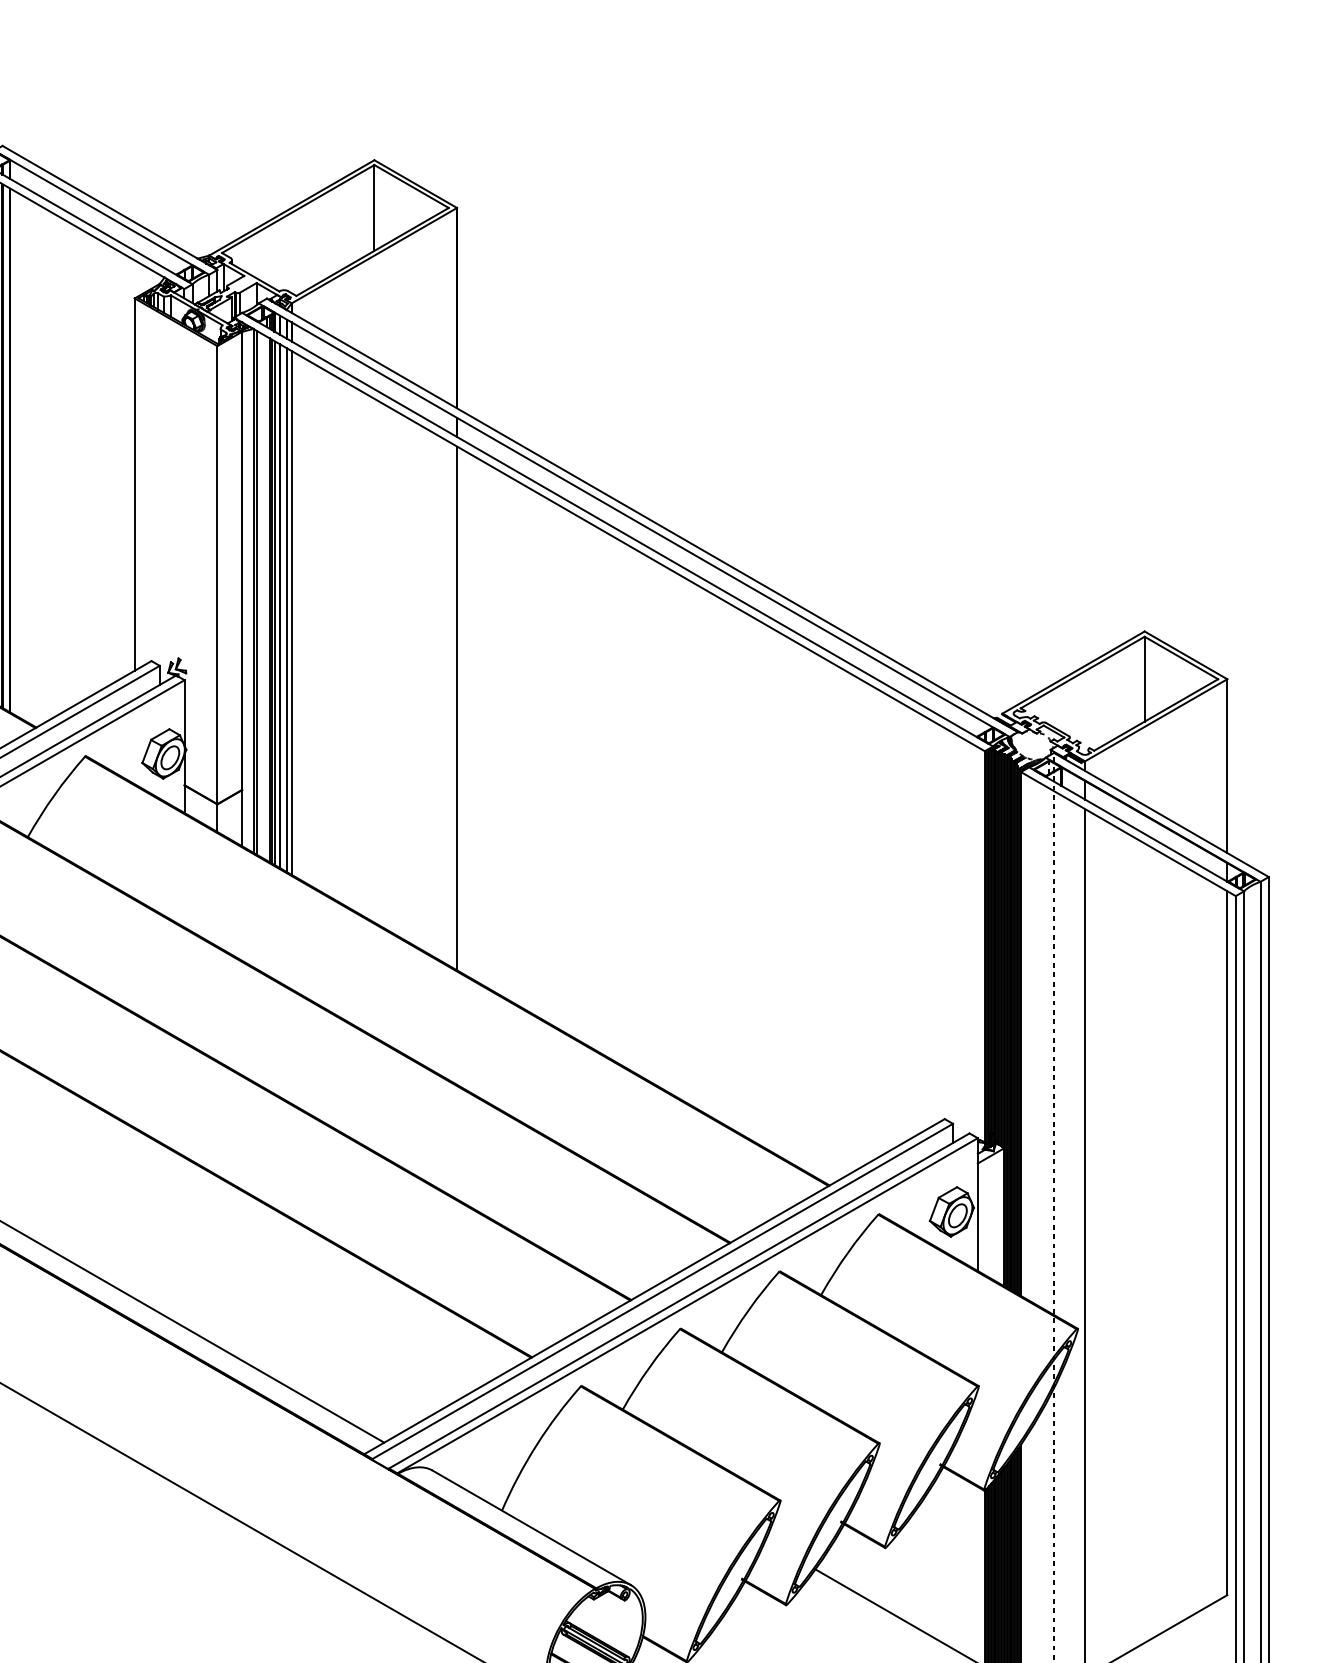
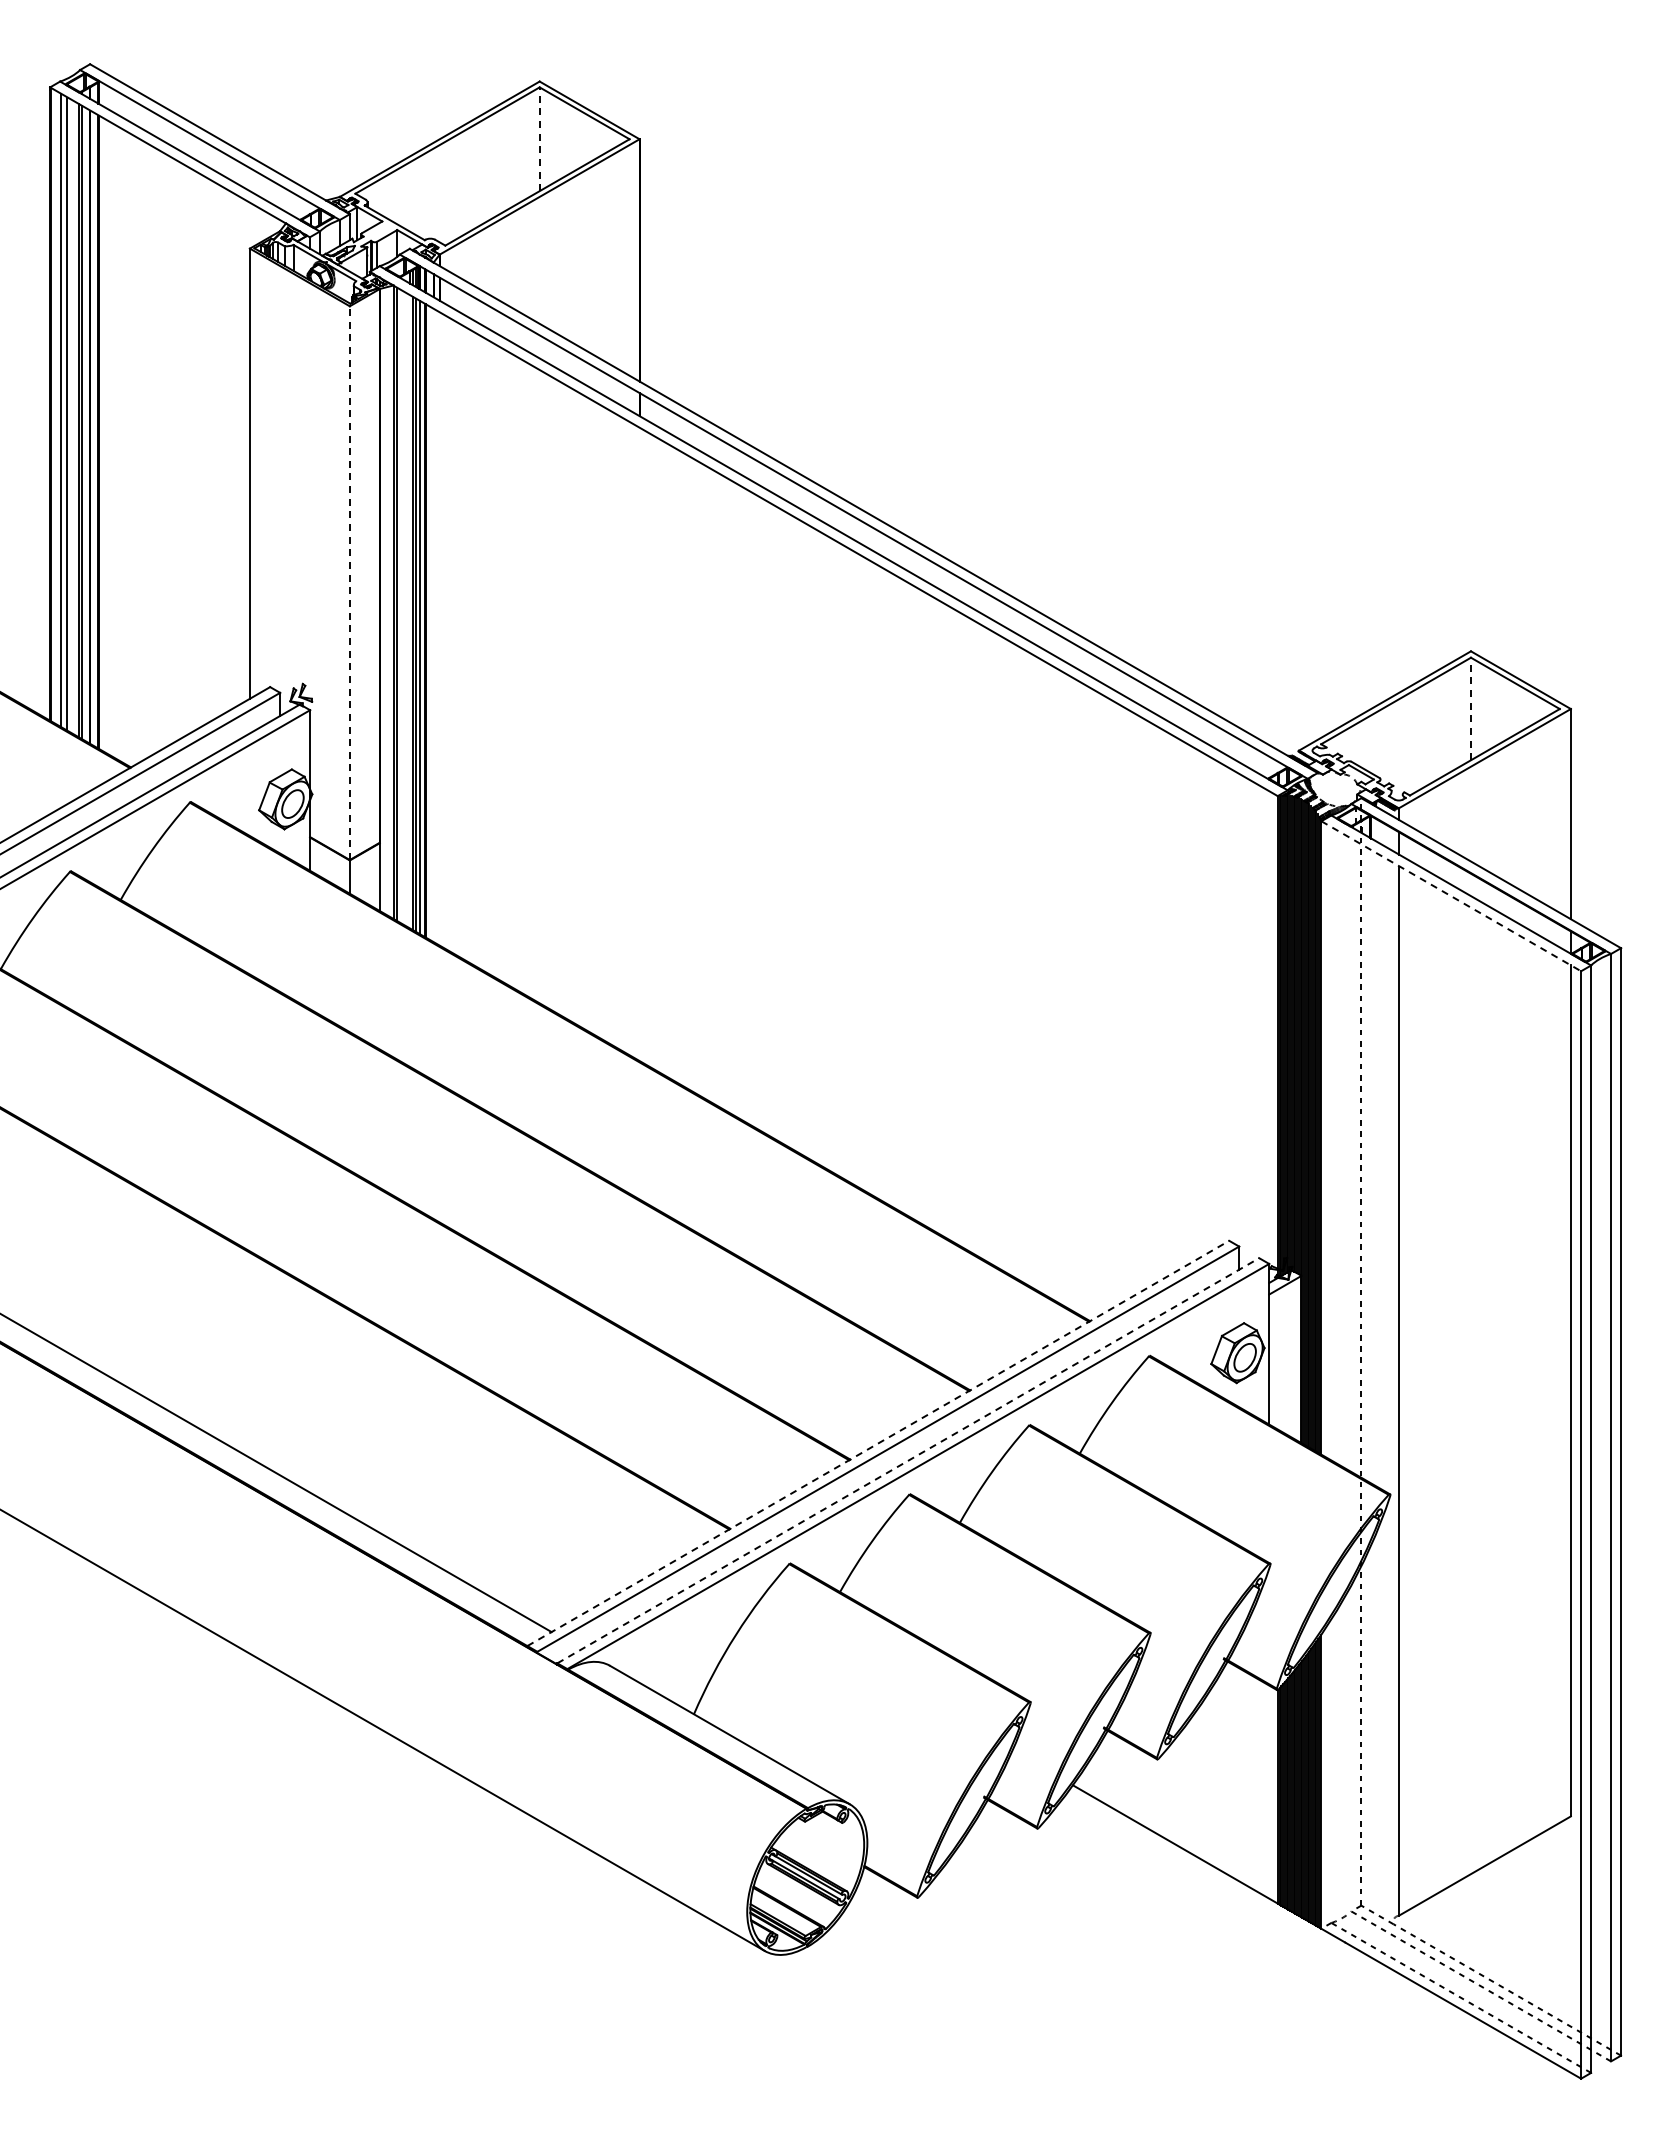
line: (374, 208) -> (539, 139), solid -> dashed
line: (217, 575) -> (349, 583), solid -> dashed
line: (286, 610) -> (433, 625), removed
line: (291, 612) -> (439, 628), removed
line: (1144, 678) -> (1470, 708), solid -> dashed
line: (456, 708) -> (639, 744), removed
line: (1128, 834) -> (1451, 896), solid -> dashed
line: (654, 1286) -> (878, 1443), solid -> dashed
line: (679, 1300) -> (908, 1460), solid -> dashed

